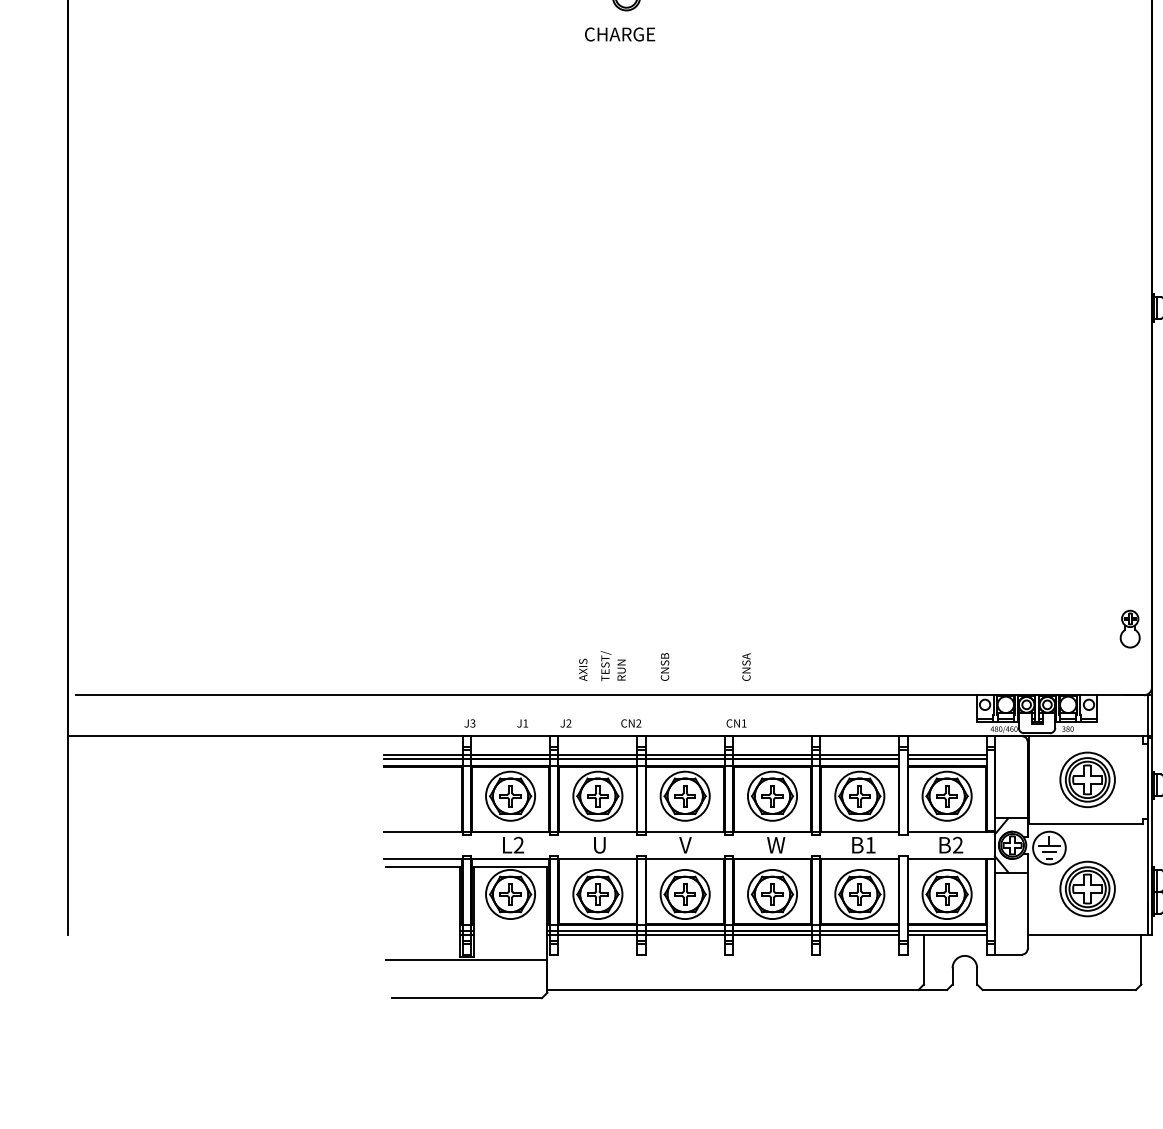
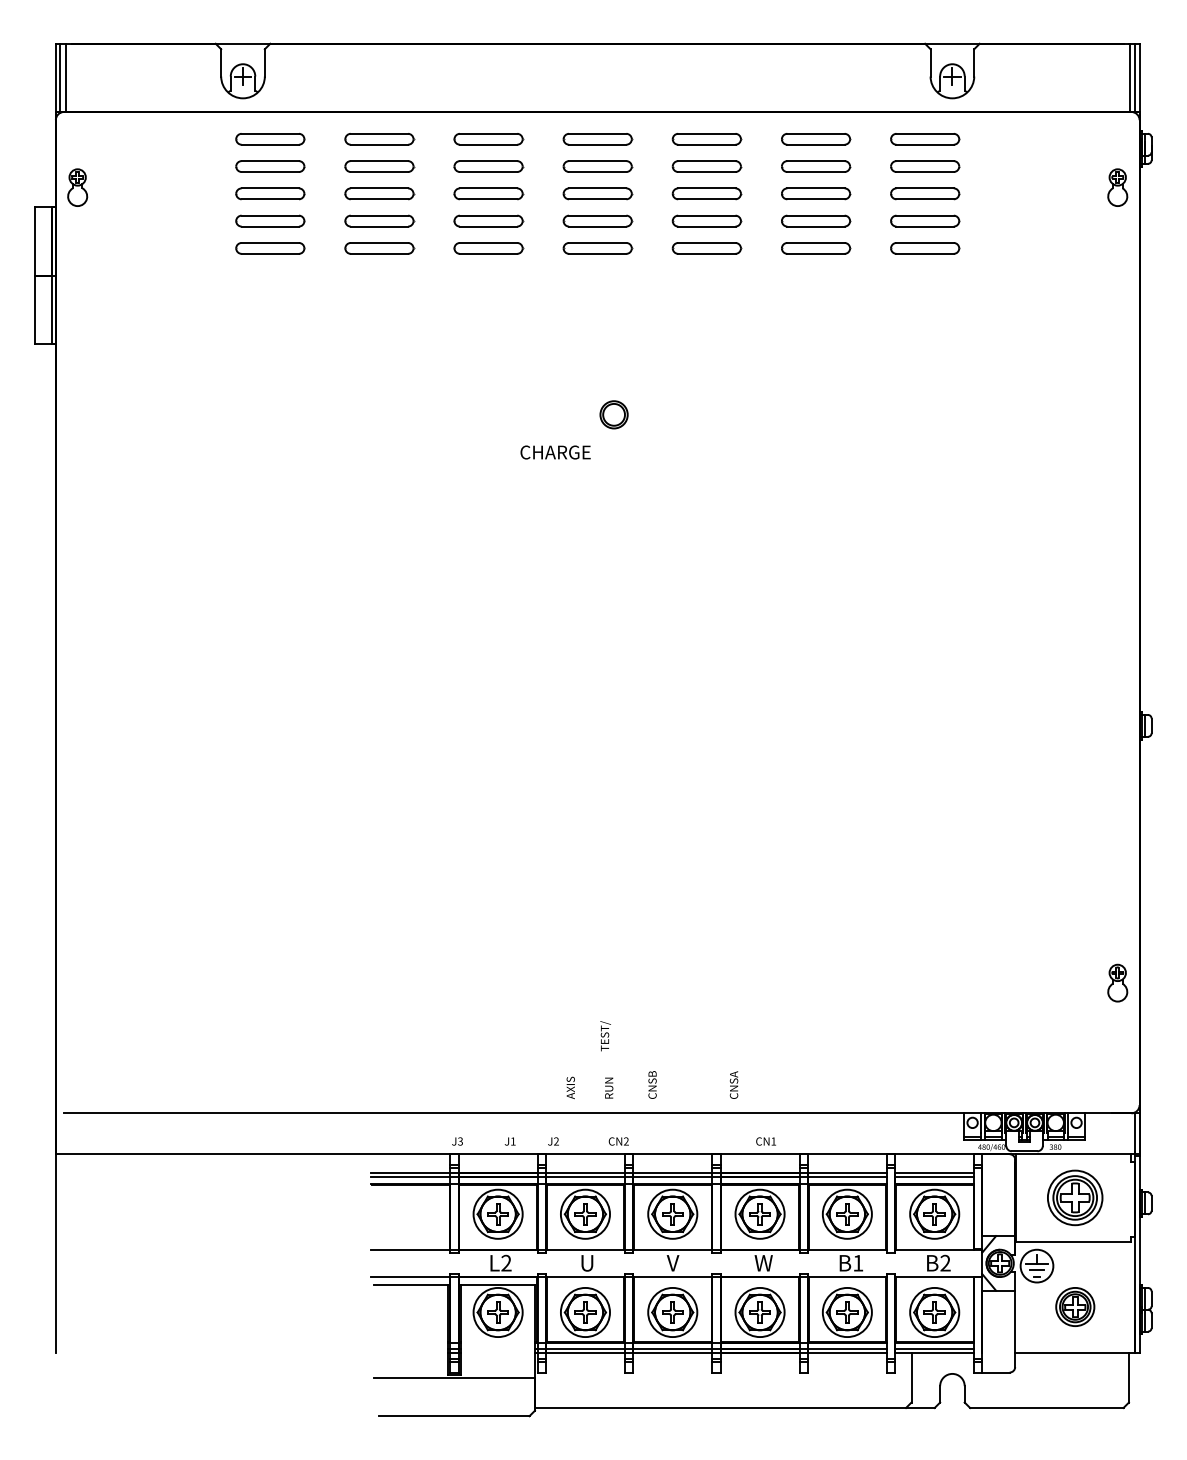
text: (619, 34) -> (555, 452), moved
part: (1129, 628) -> (1117, 982), moved
text: (605, 666) -> (605, 1036), moved
text: (735, 723) -> (765, 1141), moved
part: (1087, 888) -> (1075, 1306), size x0.7

